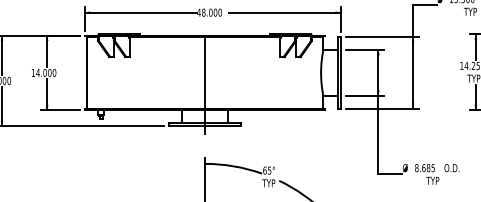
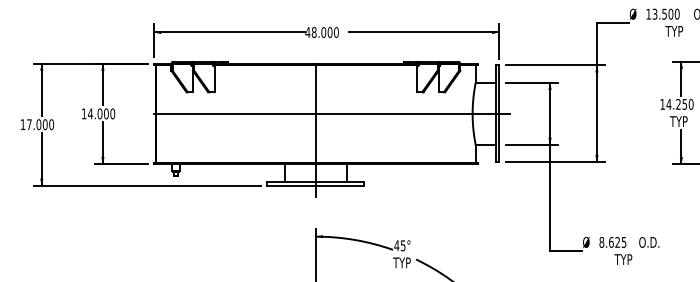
line: (216, 72) -> (331, 113), added
text: (428, 168) -> (617, 242), 8.685 -> 8.625
text: (264, 170) -> (396, 245), 65° -> 45°

